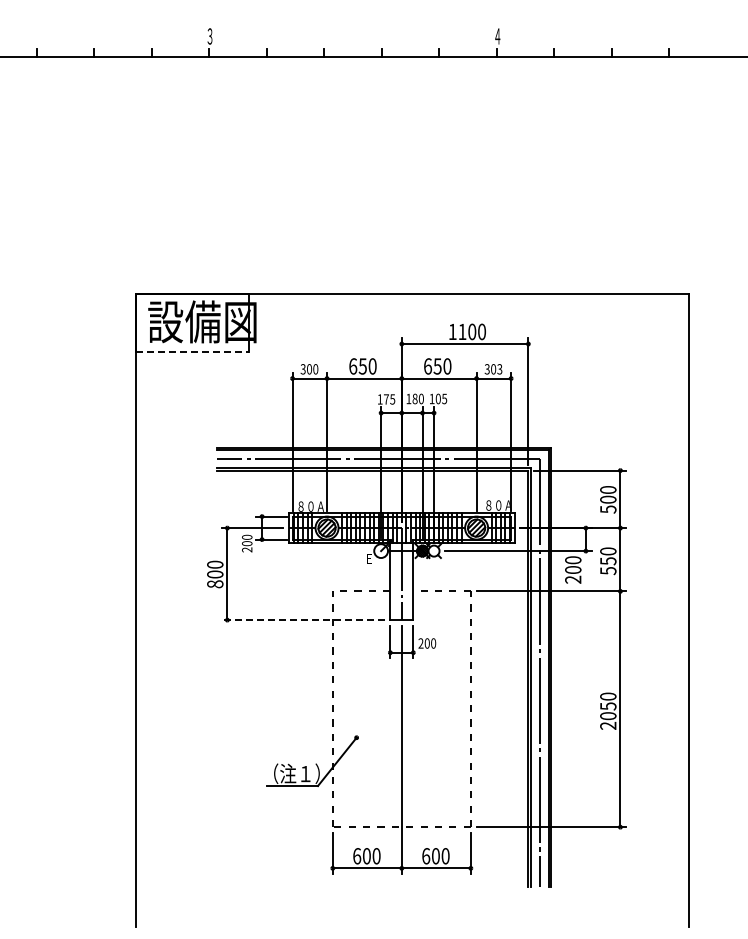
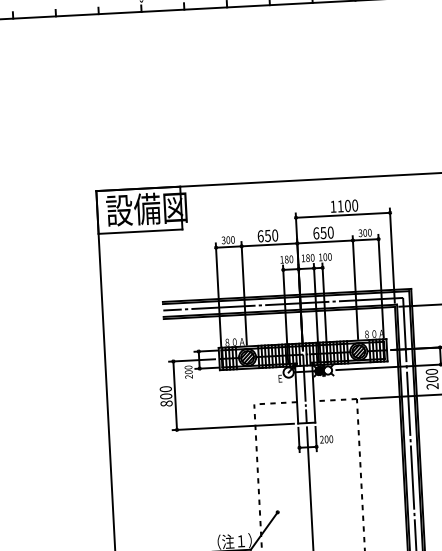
line: (192, 351) -> (140, 231), dashed -> solid
text: (499, 369) -> (369, 232), 303 -> 300
text: (444, 398) -> (329, 256), 105 -> 100
text: (389, 399) -> (288, 259), 175 -> 180
line: (302, 620) -> (232, 427), dashed -> solid

